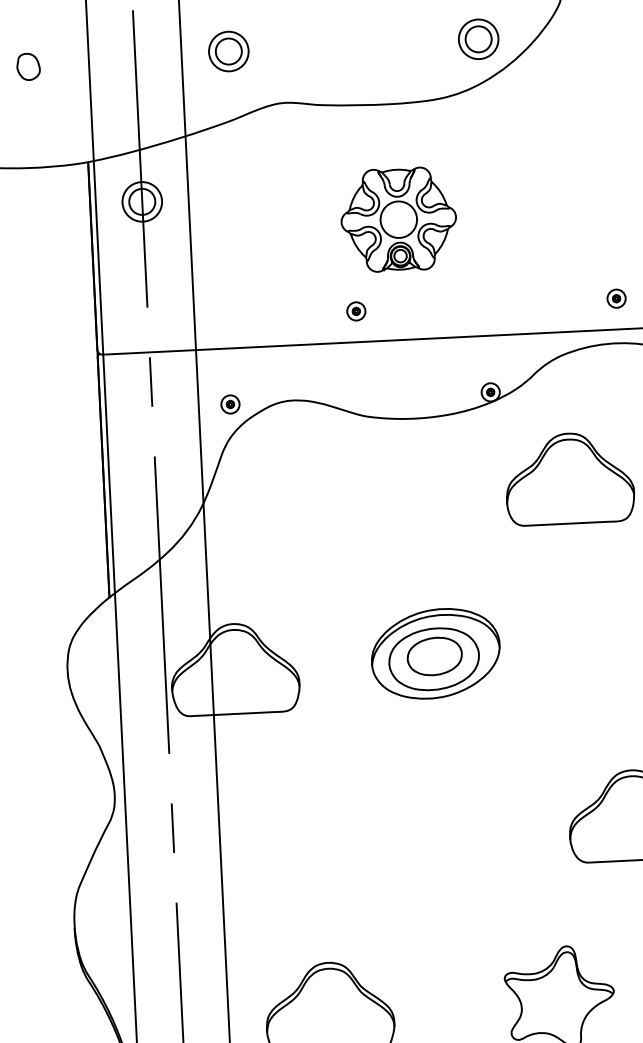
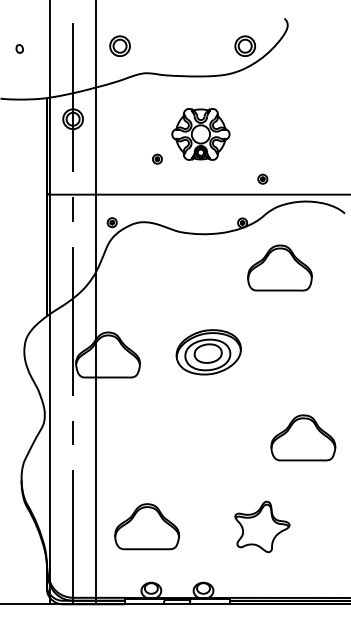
part: (28, 65) -> (19, 48), size x0.6
part: (615, 297) -> (262, 178), moved
part: (356, 309) -> (157, 158), moved

